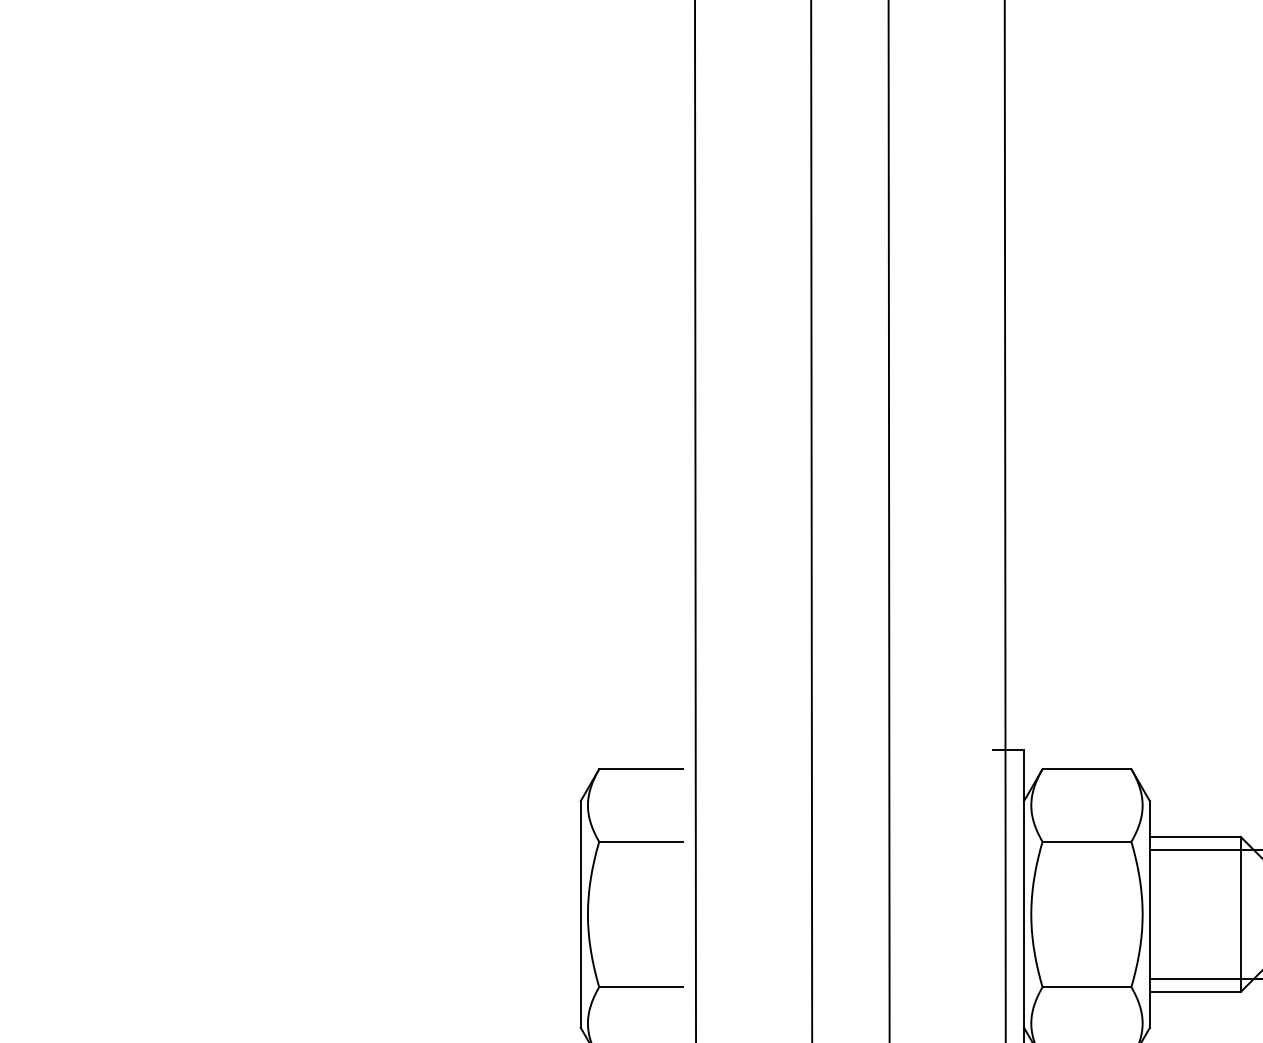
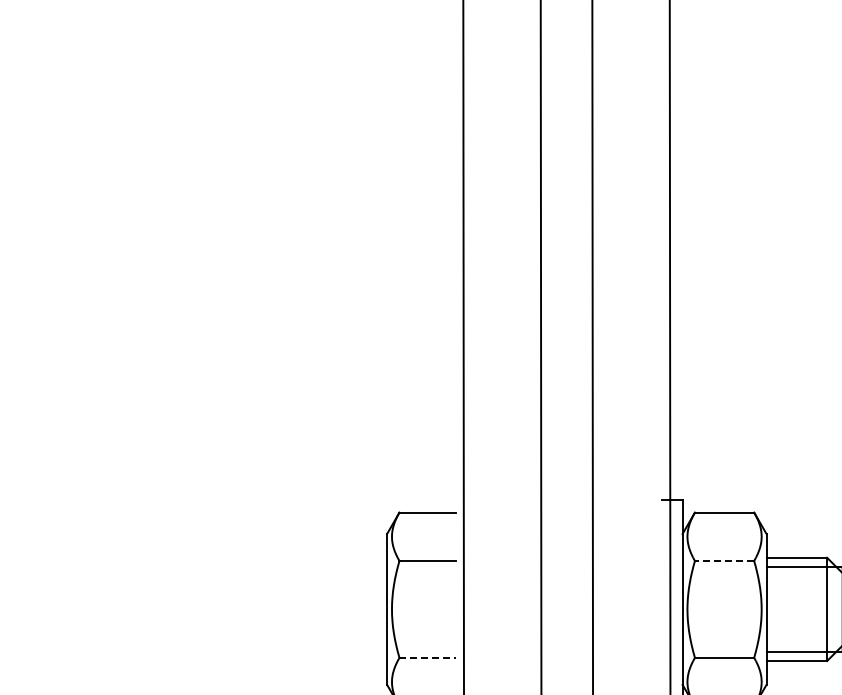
line: (1086, 841) -> (724, 560), solid -> dashed
line: (642, 986) -> (428, 657), solid -> dashed

